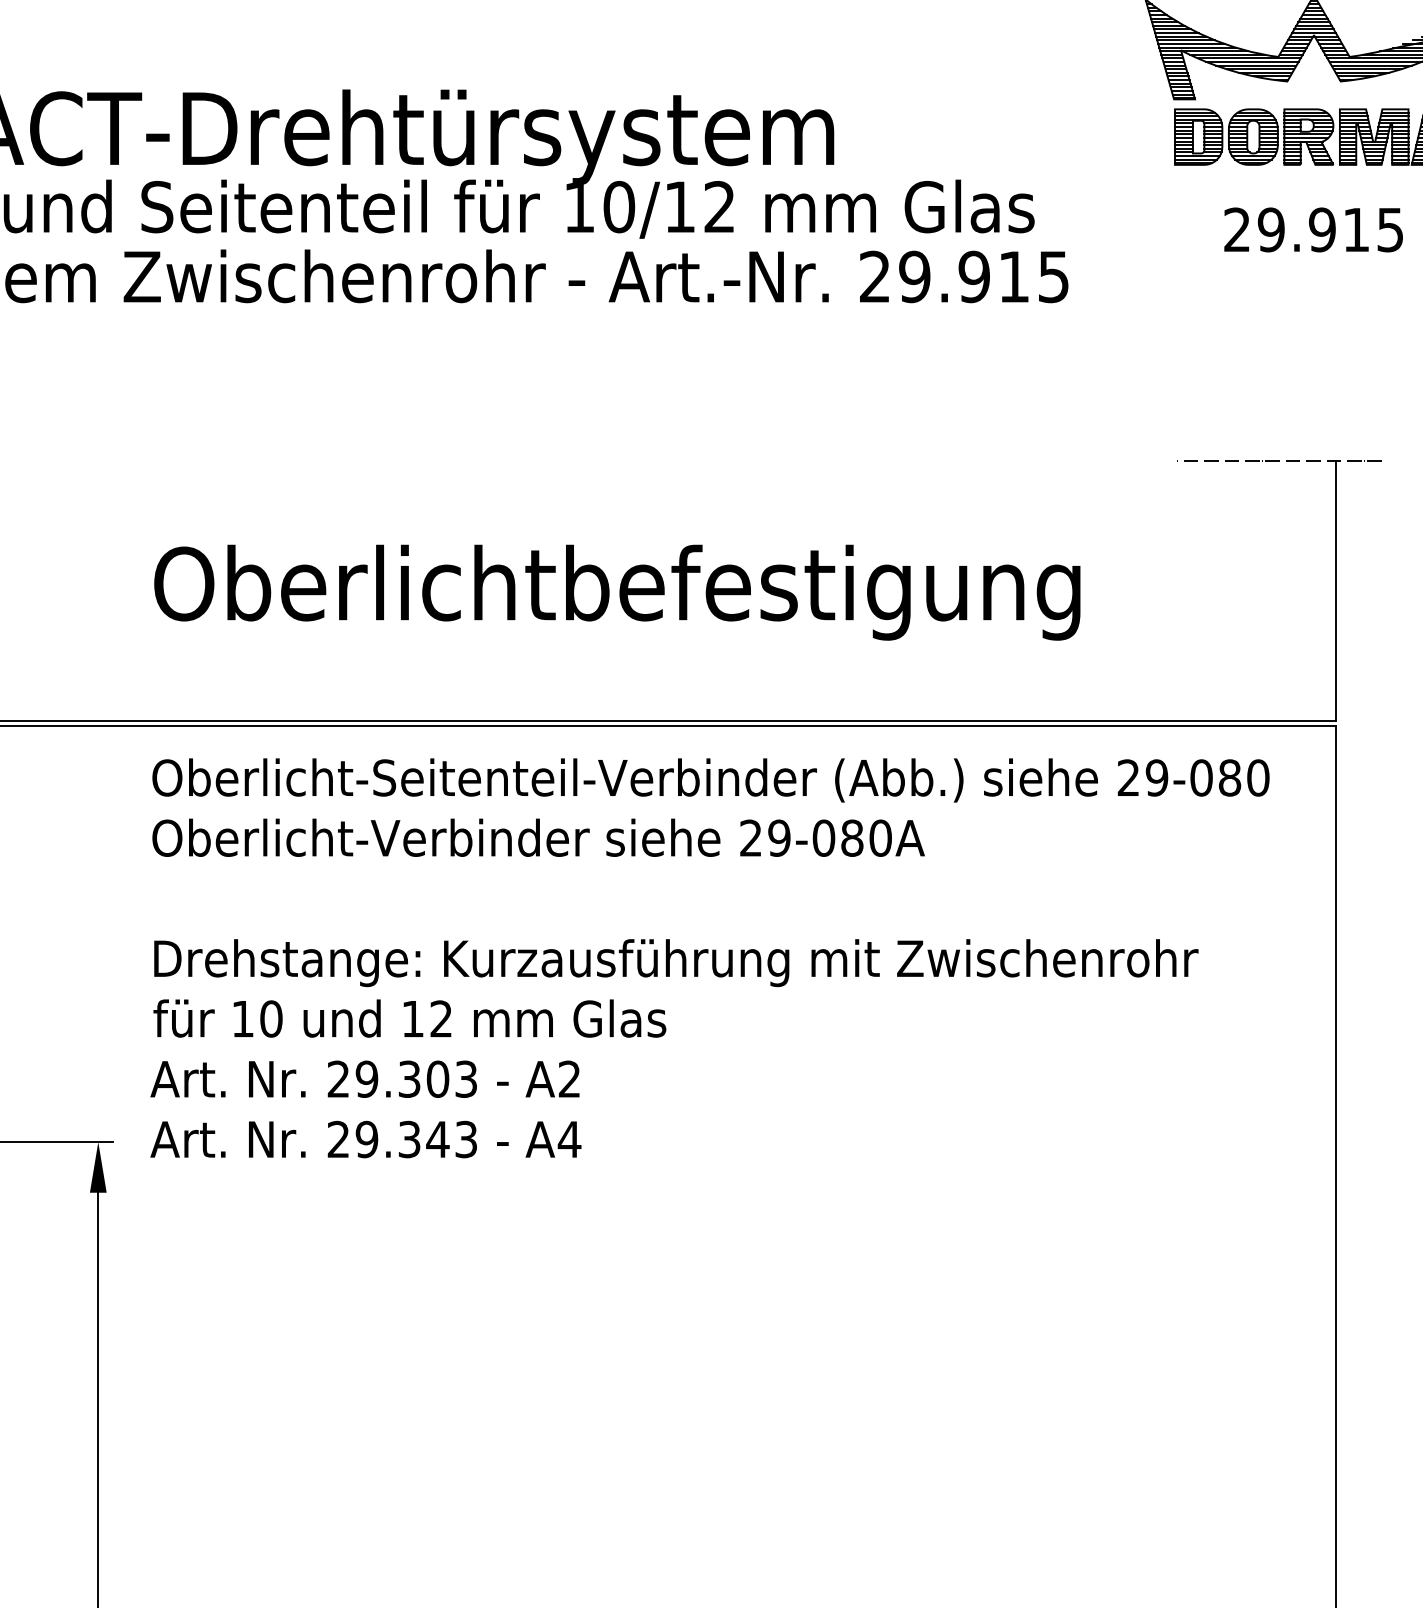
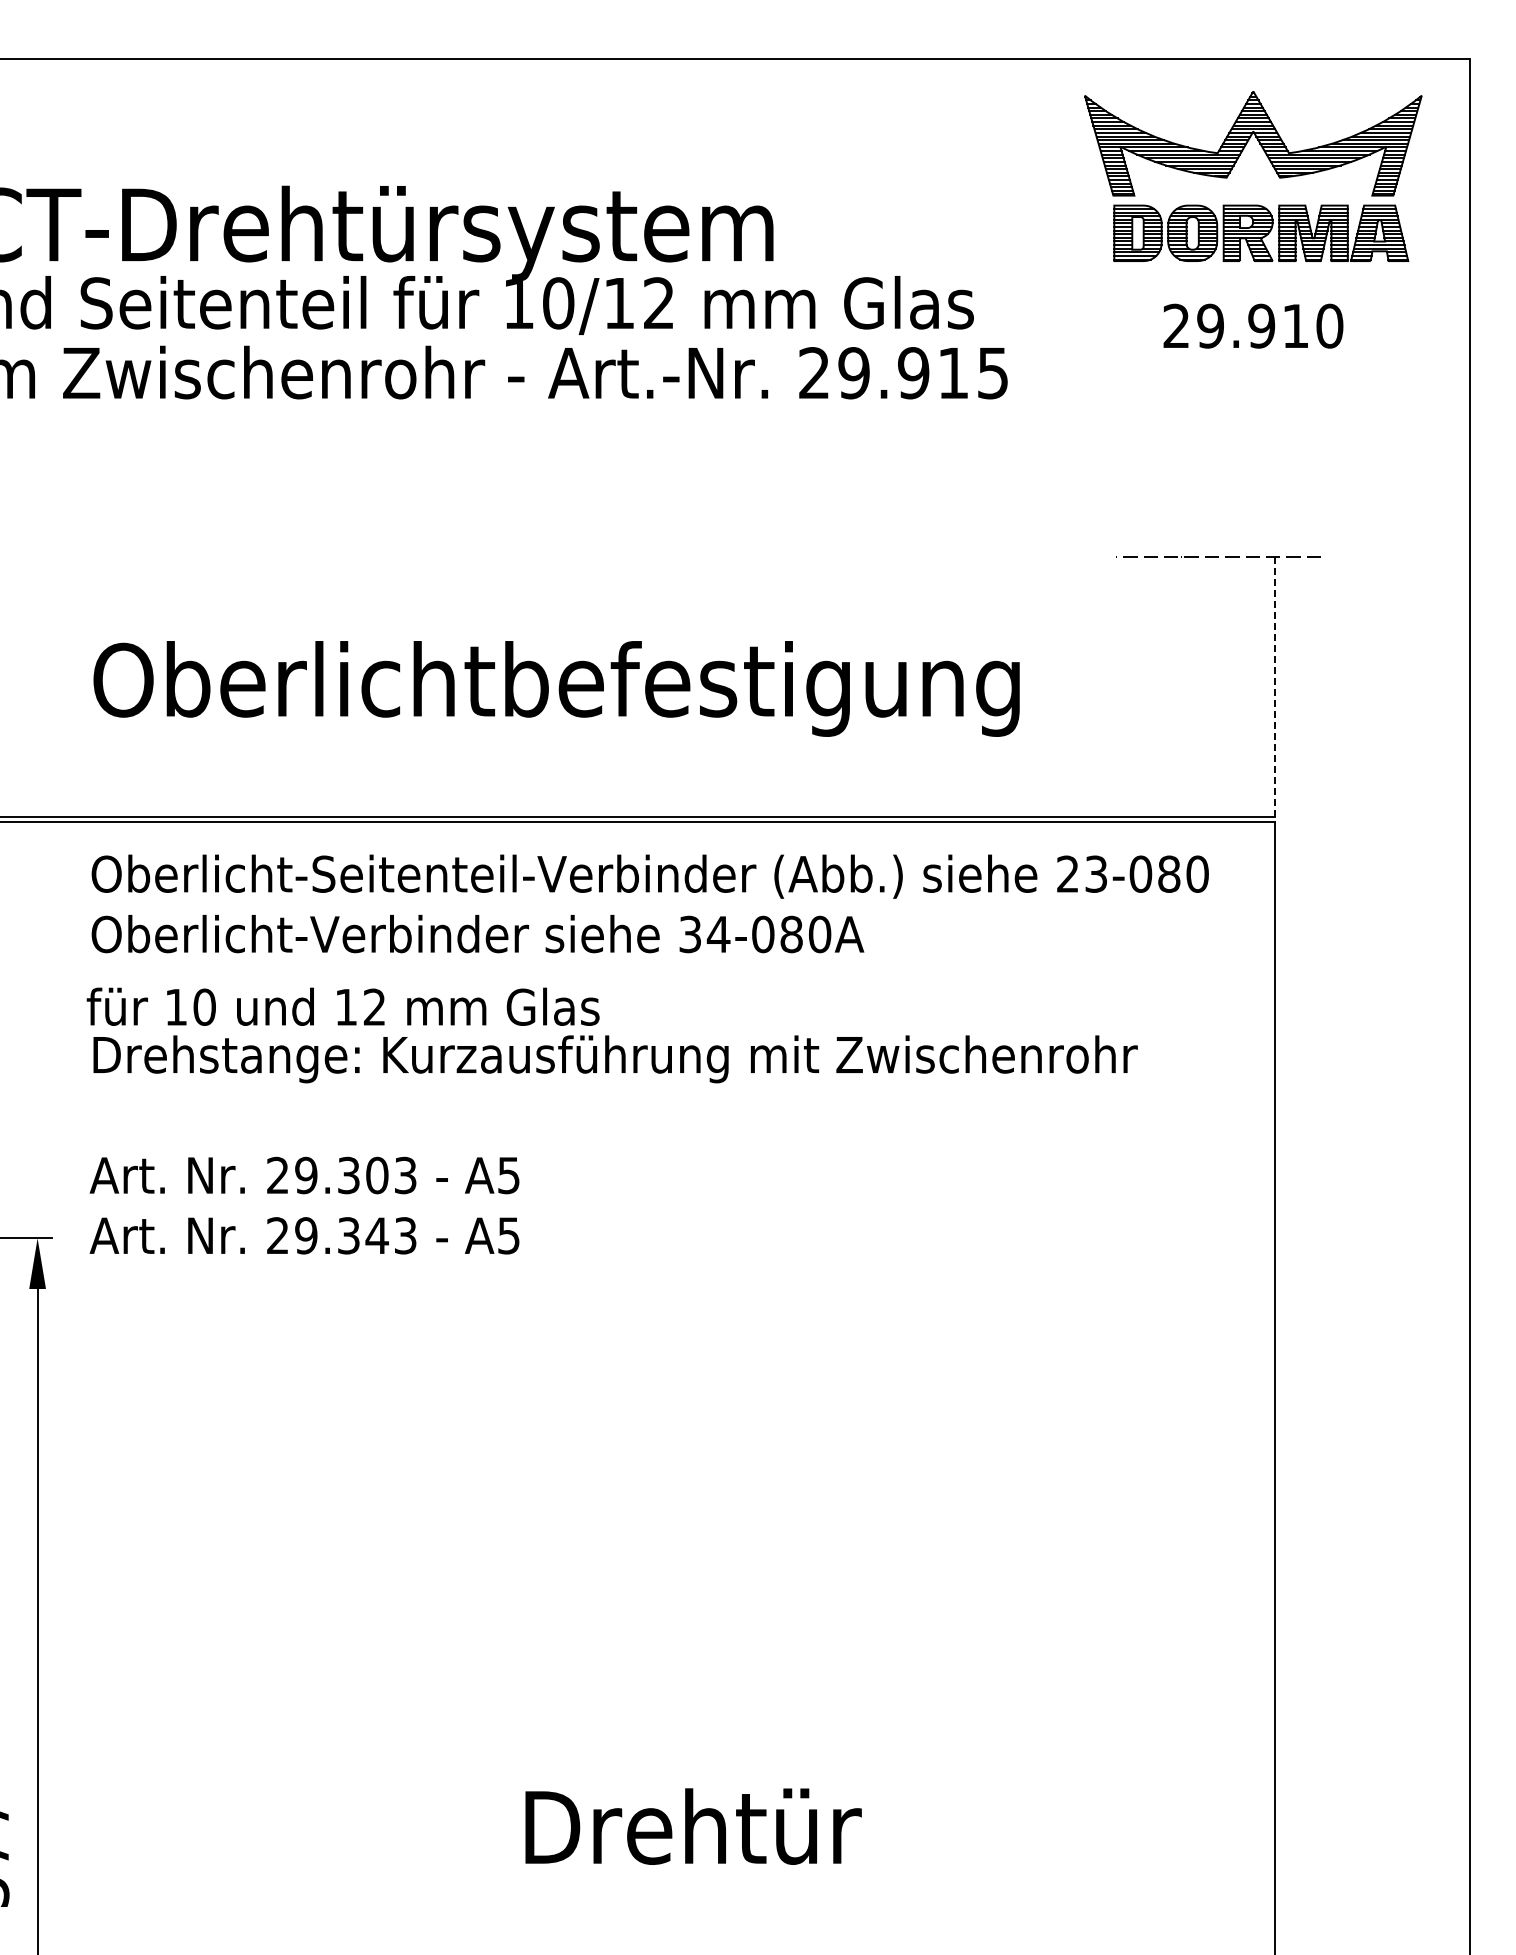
text: (1390, 229) -> (1329, 325), 29.915 -> 29.910
line: (1336, 590) -> (1275, 686), solid -> dashed
text: (1157, 777) -> (1096, 873), 29-080 -> 23-080
text: (765, 838) -> (704, 934), 29-080A -> 34-080A
text: (409, 1018) -> (342, 1006), moved
text: (569, 1079) -> (508, 1175), A2 -> A5
text: (569, 1139) -> (508, 1235), A4 -> A5

